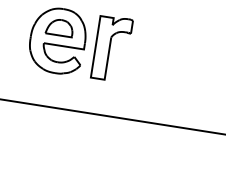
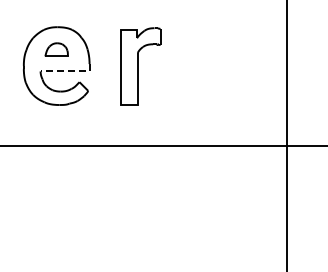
part: (59, 27) -> (56, 49), size x0.7
line: (67, 46) -> (69, 71), solid -> dashed
part: (111, 48) -> (140, 66), moved

